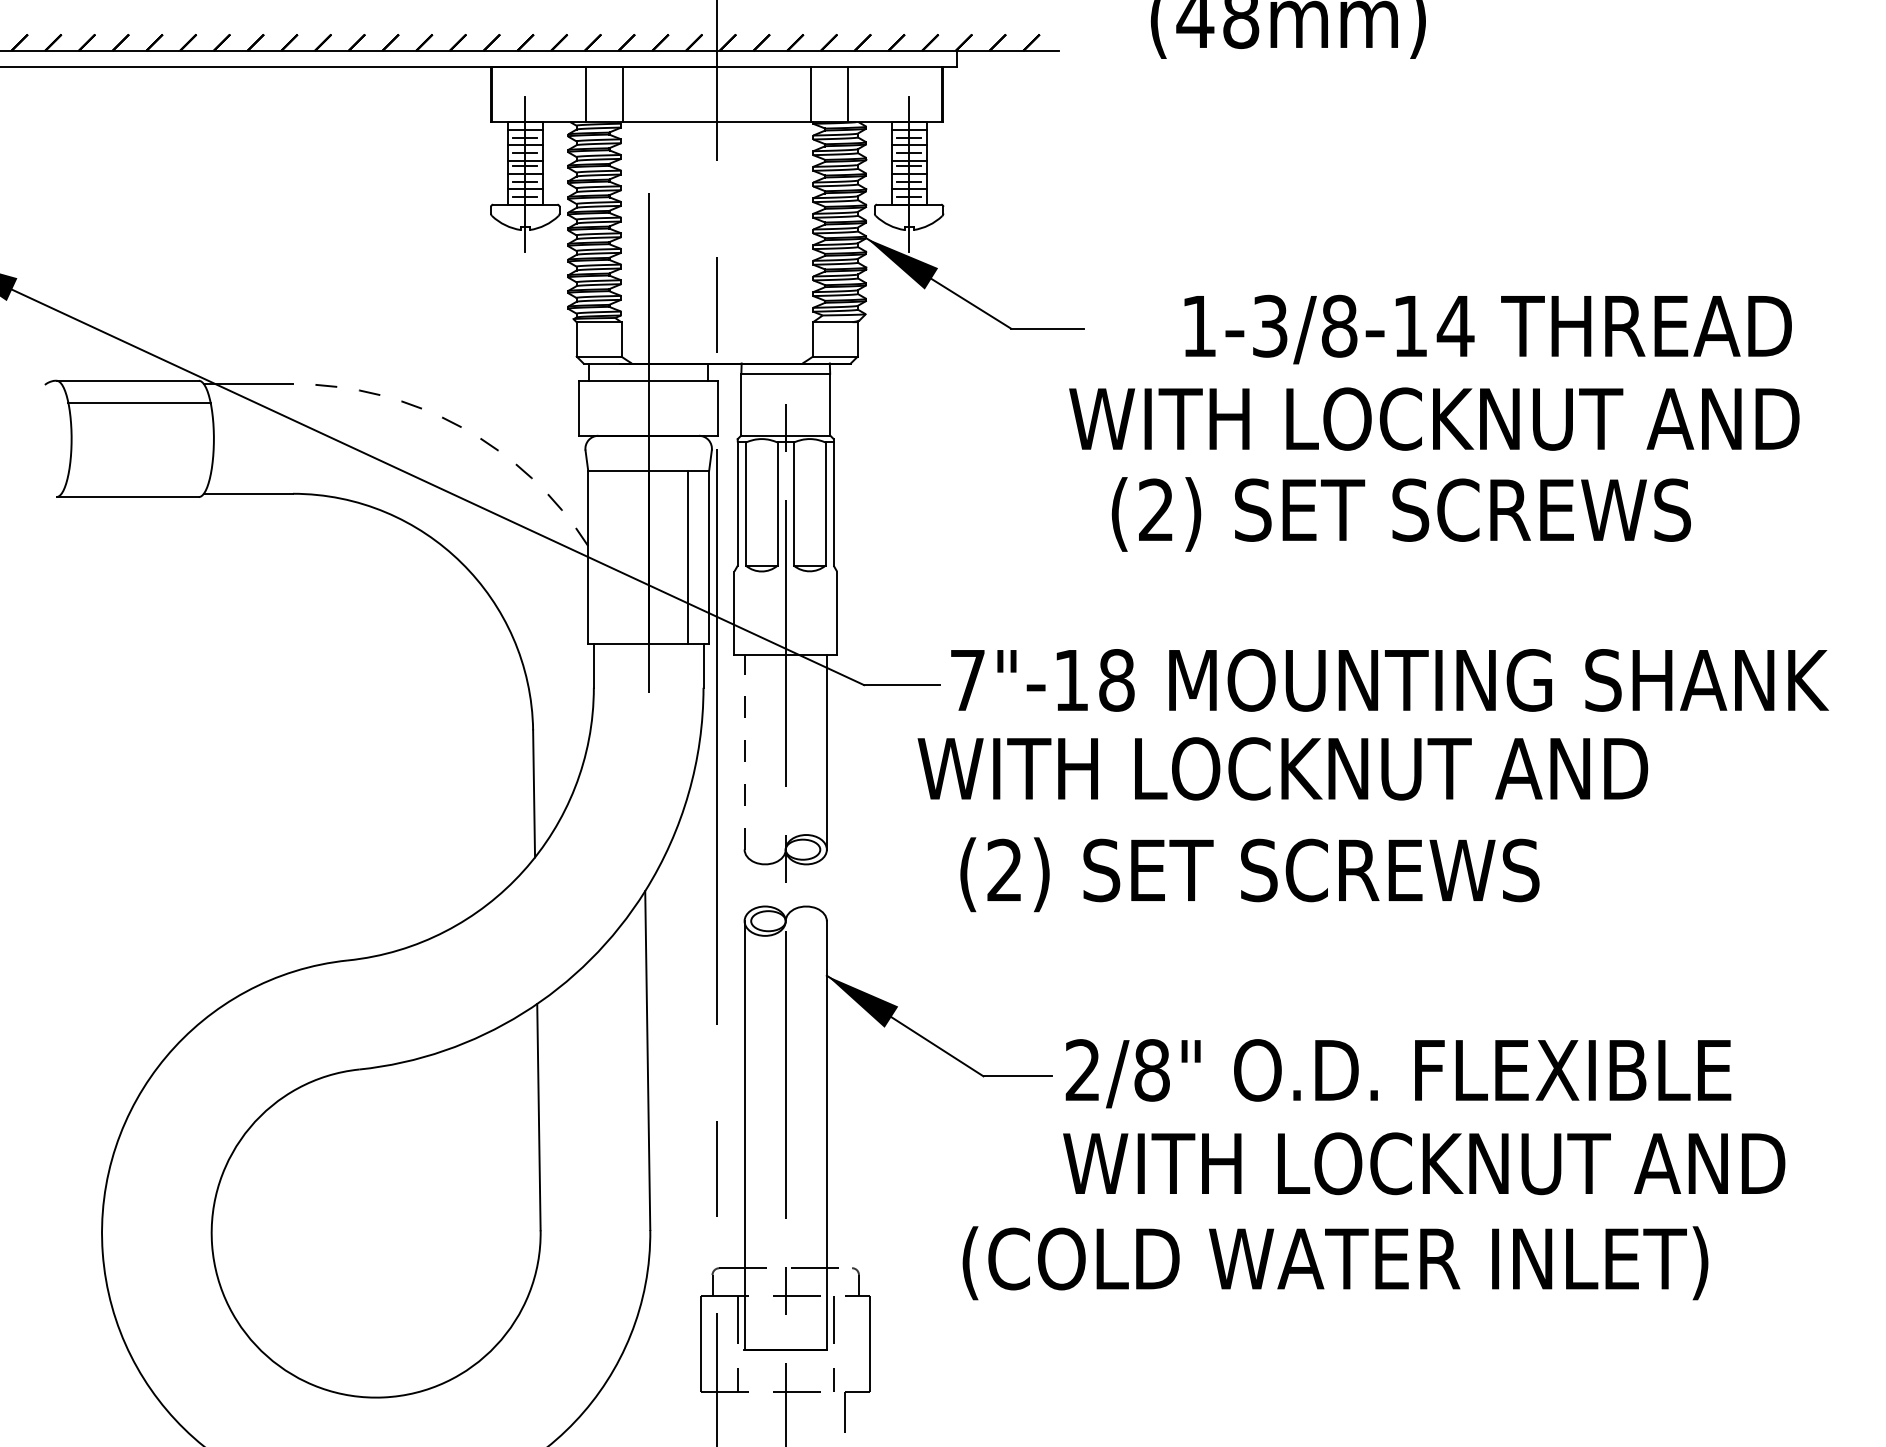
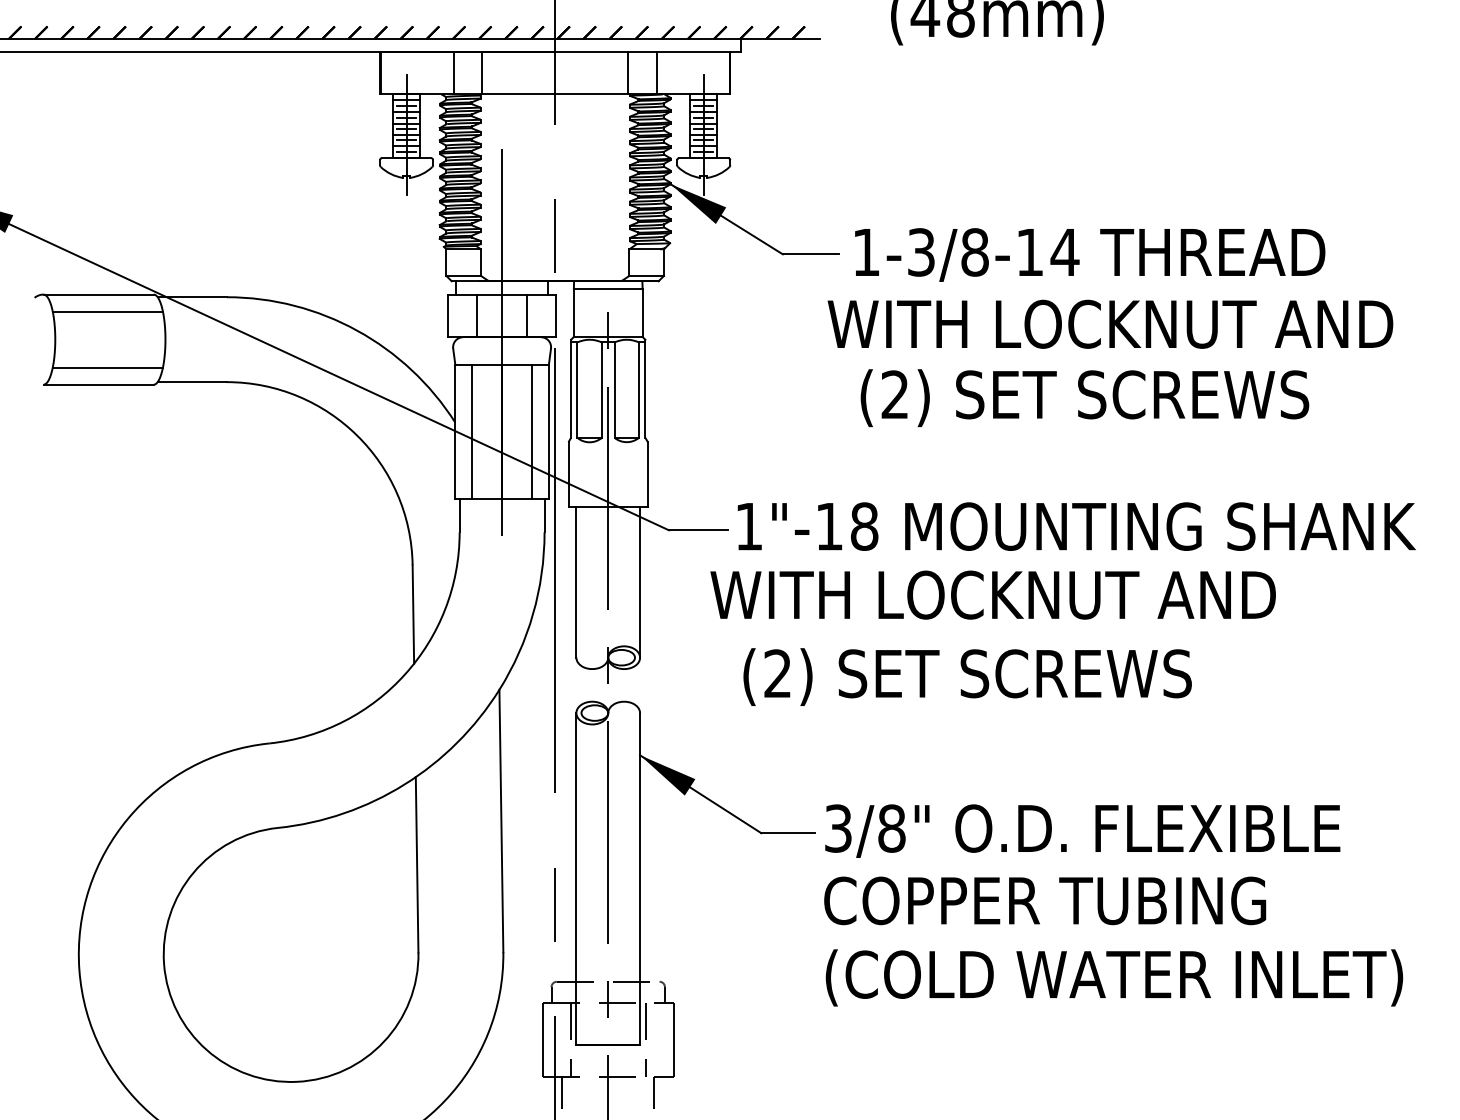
text: (1487, 329) -> (1089, 254), moved
line: (616, 407) -> (477, 315), added
line: (681, 407) -> (527, 315), added
arc: (461, 427) -> (357, 330), dashed -> solid
line: (139, 475) -> (107, 367), added
line: (609, 557) -> (471, 431), added
text: (967, 680) -> (748, 526), 7"-18 -> 1"-18
line: (744, 752) -> (576, 582), dashed -> solid
text: (1082, 1070) -> (838, 828), 2/8" -> 3/8"
text: (1424, 1163) -> (1102, 900), WITH LOCKNUT AND -> COPPER TUBING
text: (1335, 1263) -> (1114, 978), moved
line: (726, 1411) -> (562, 1092), added

